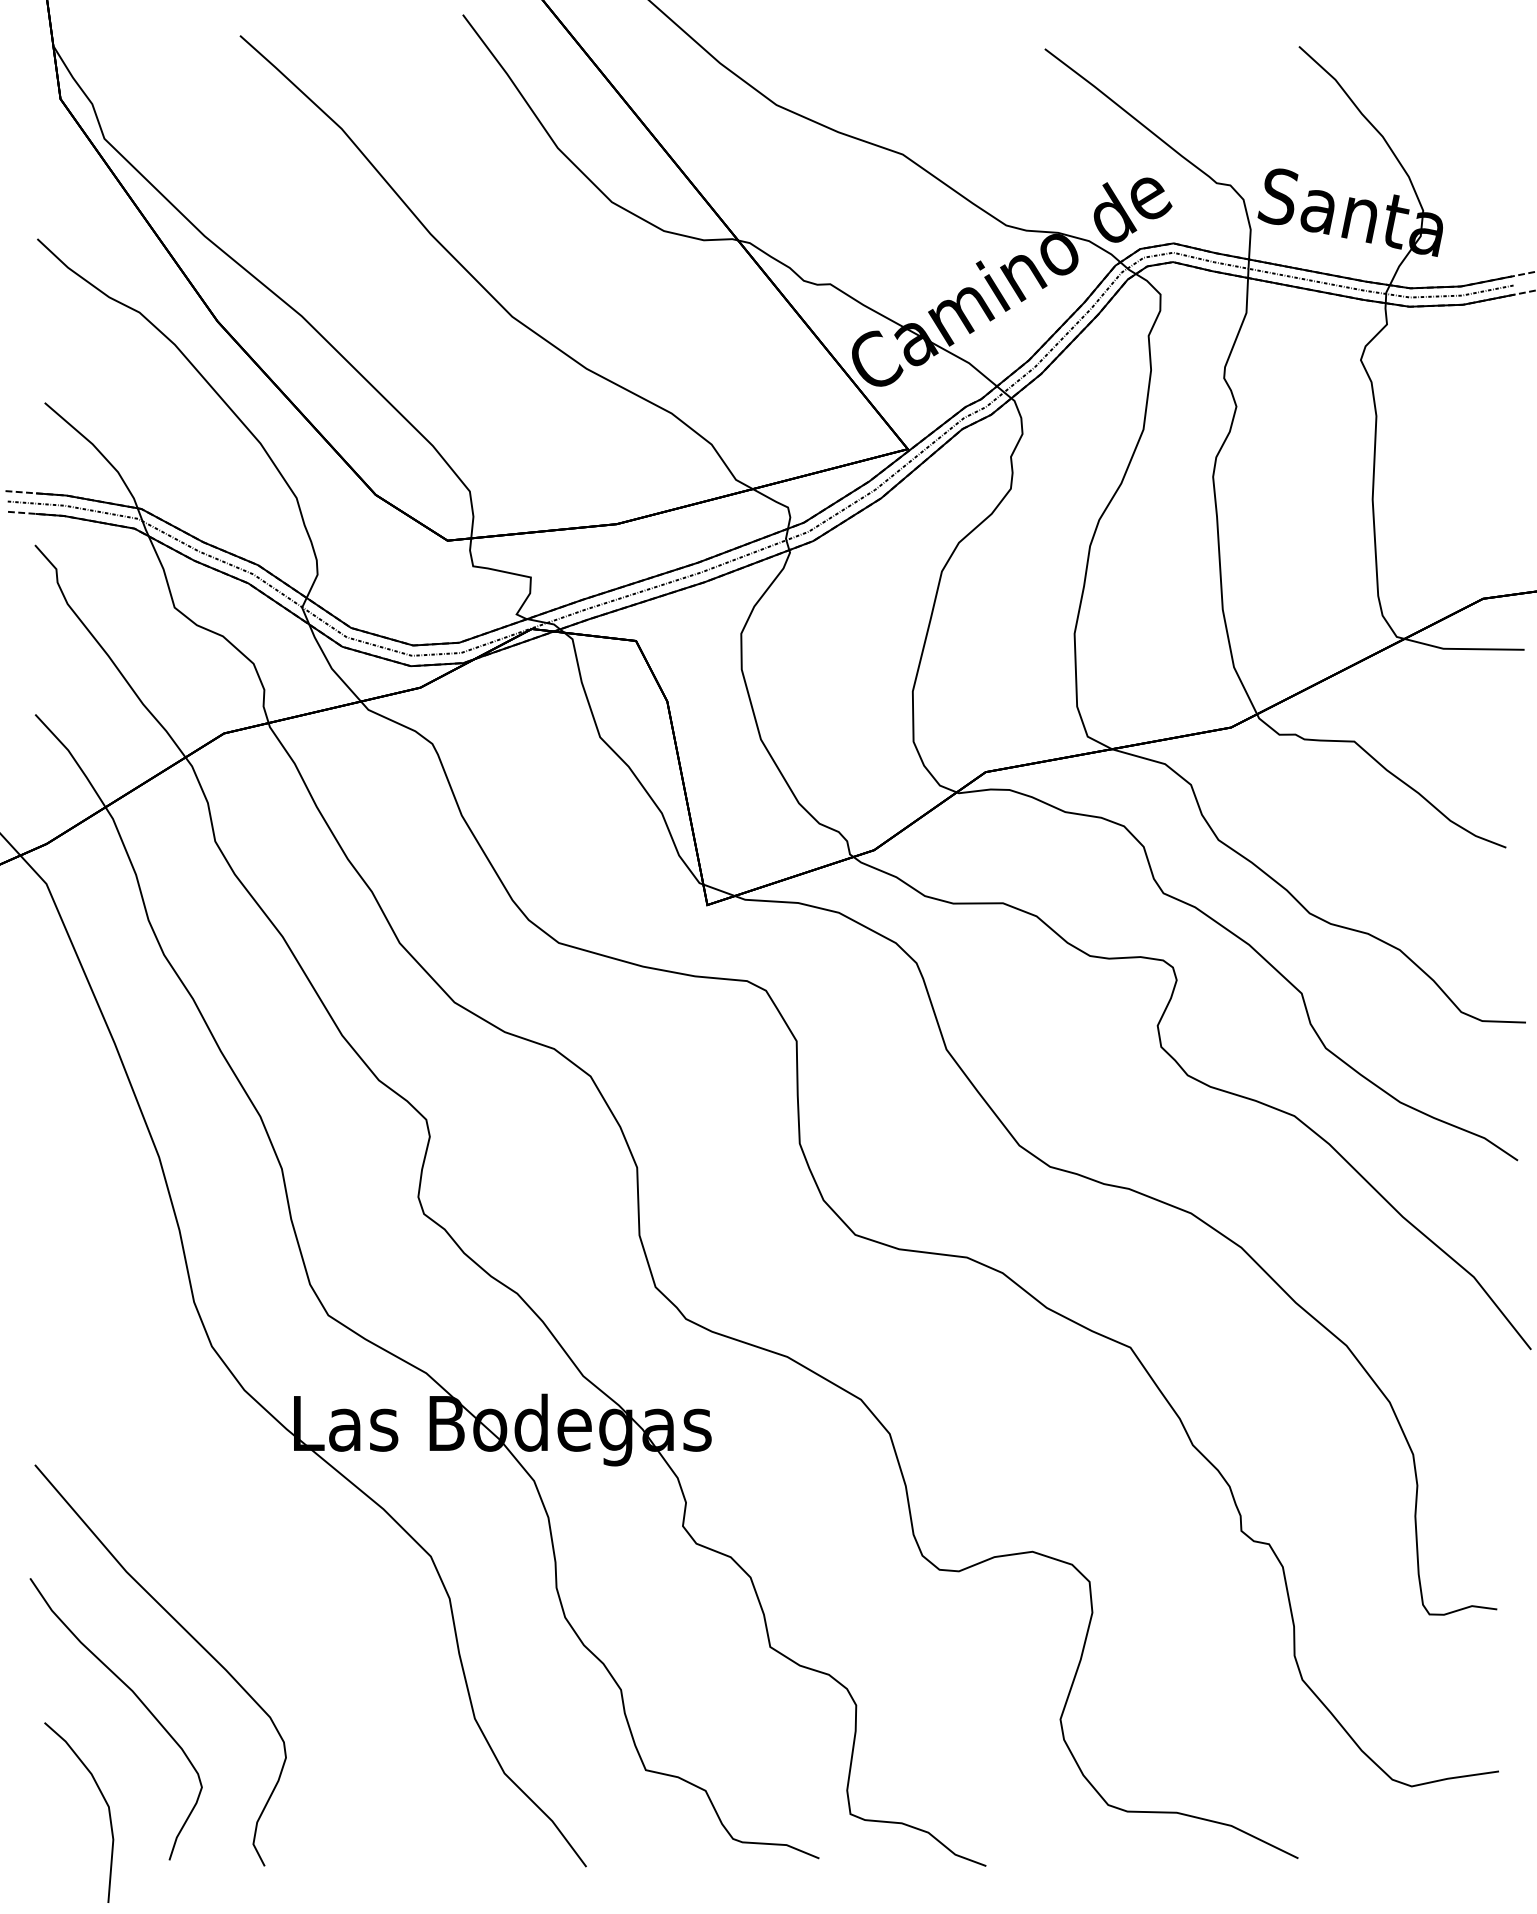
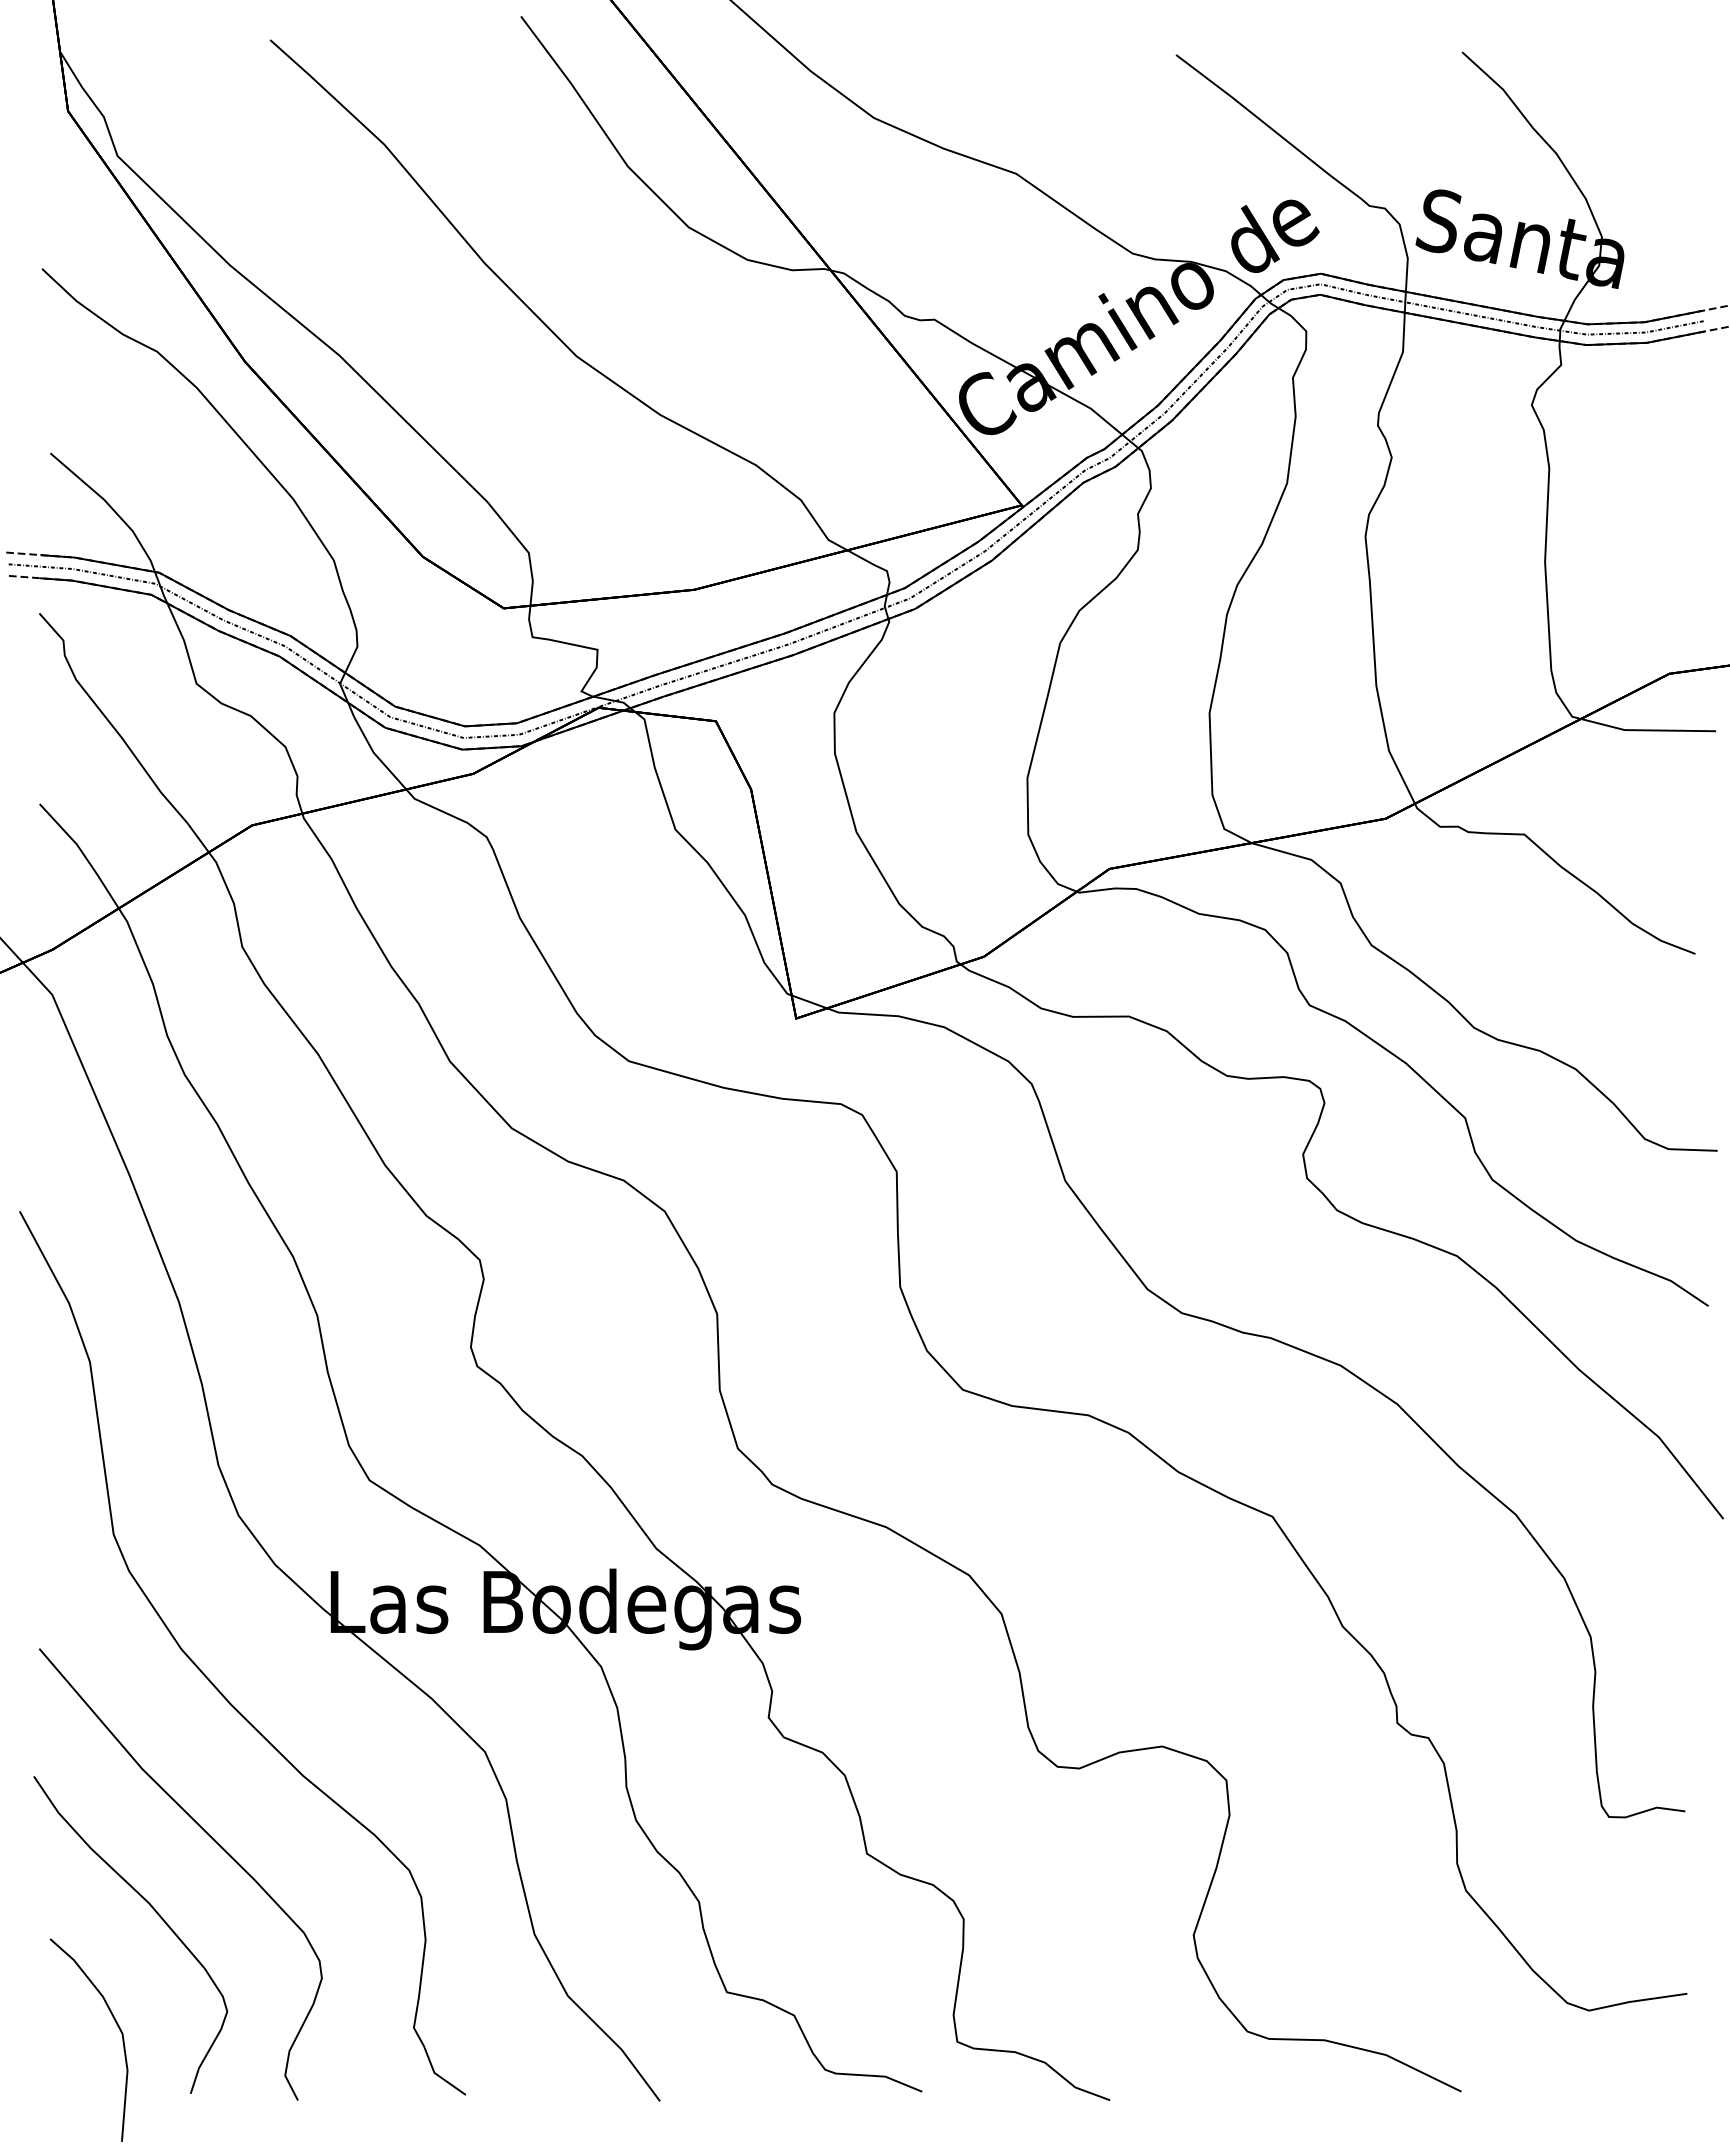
curve: (188, 1494) -> (212, 1682), added

